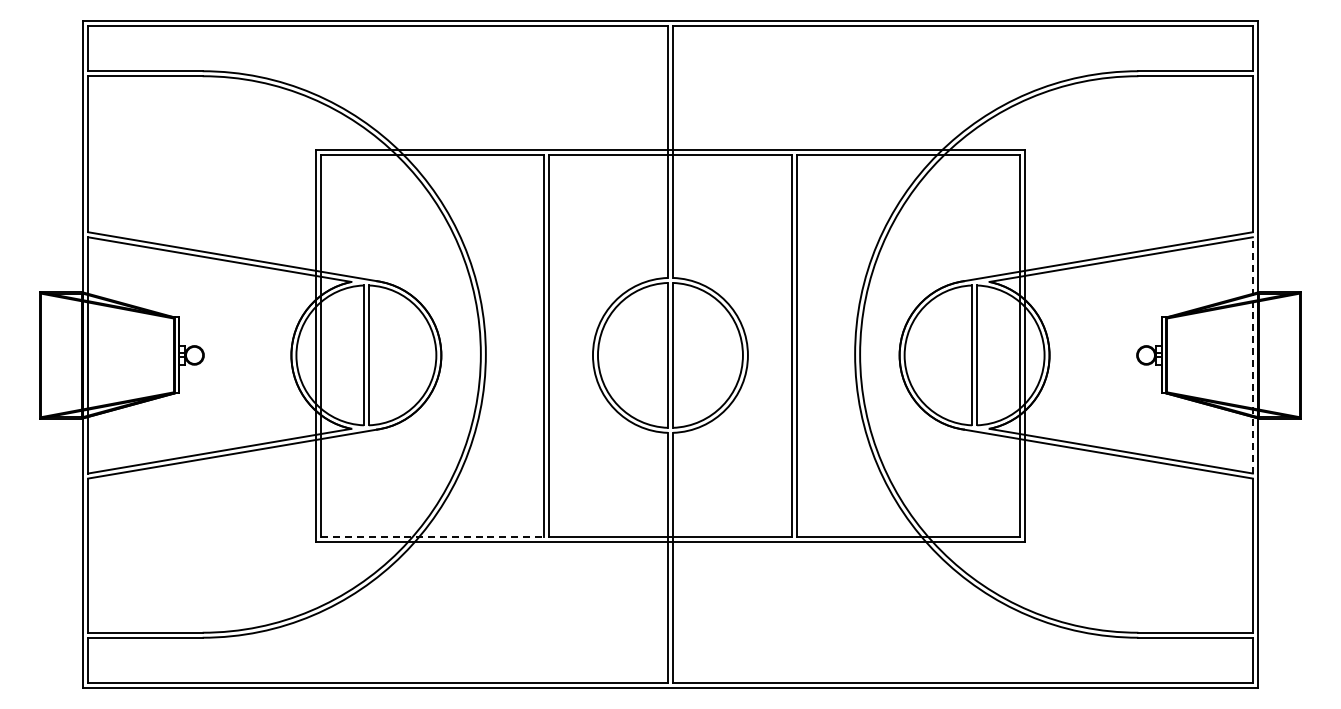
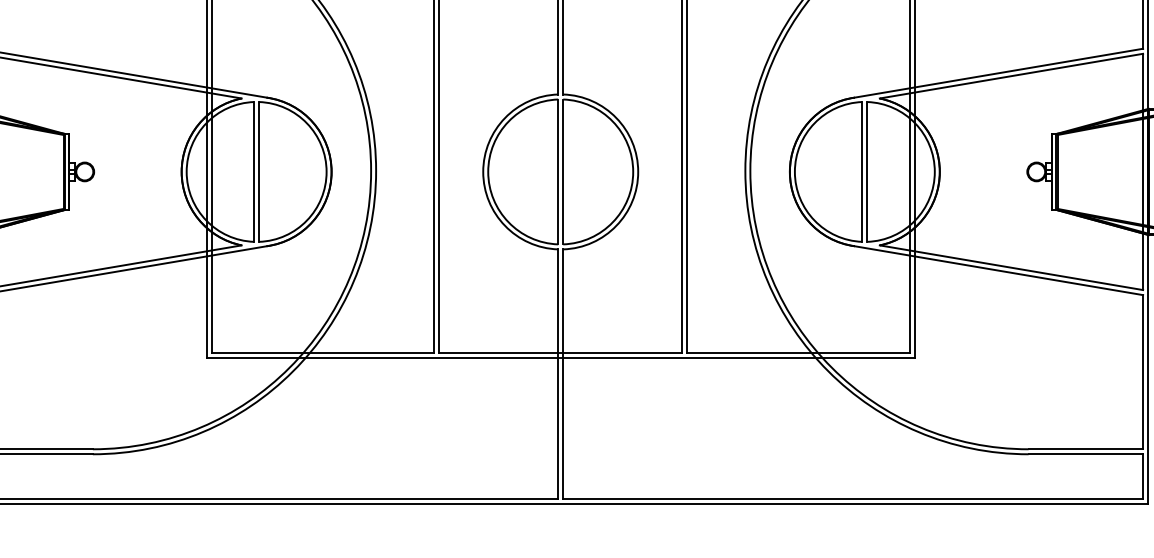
line: (1252, 354) -> (1142, 171), dashed -> solid
line: (433, 536) -> (323, 353), dashed -> solid

